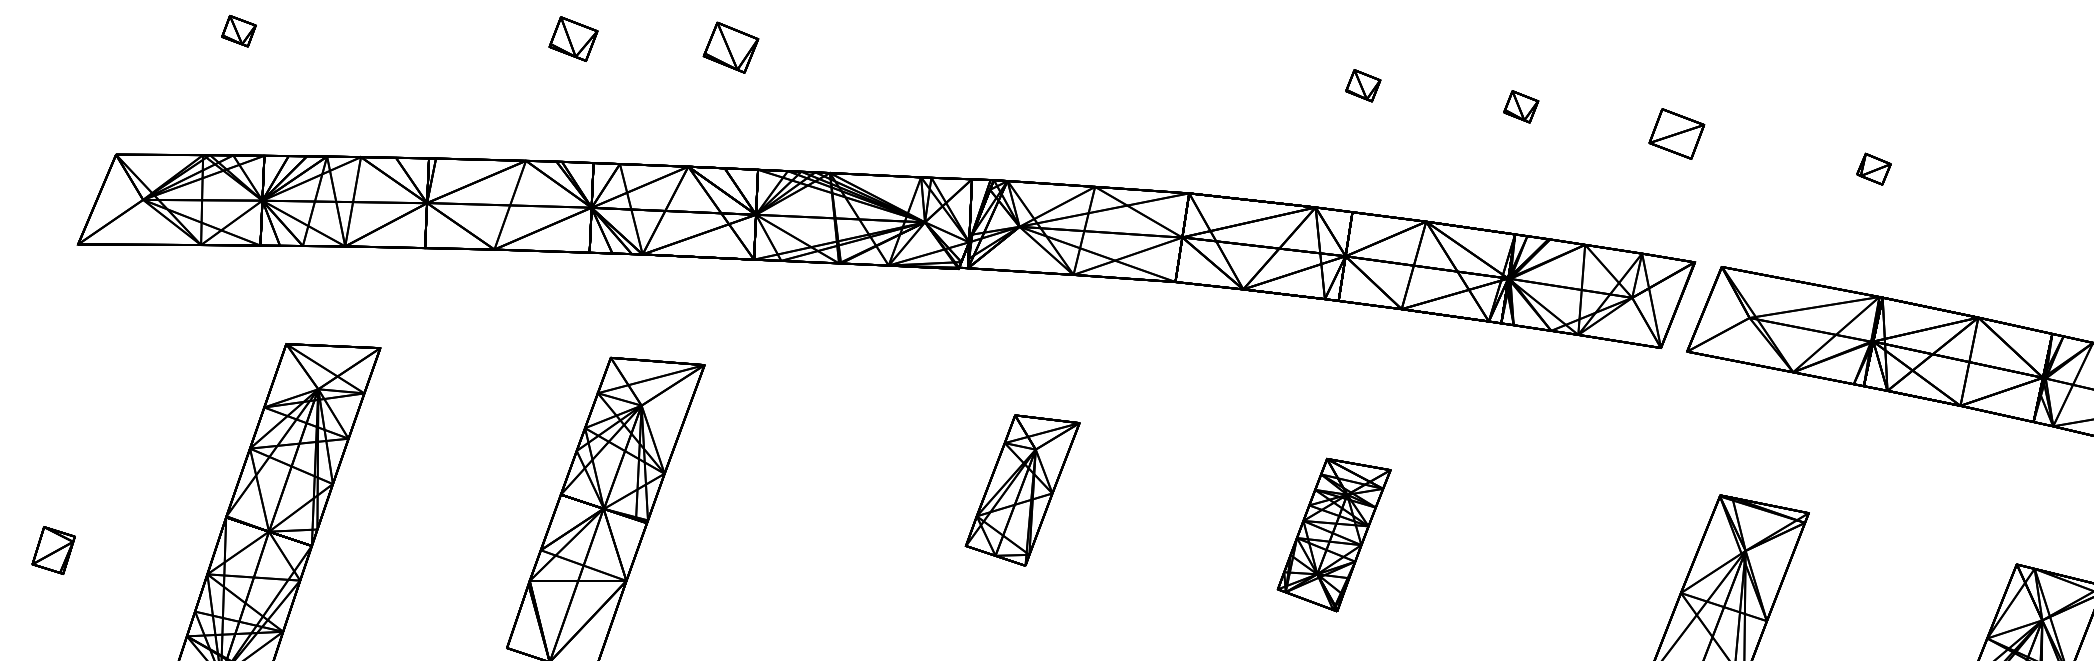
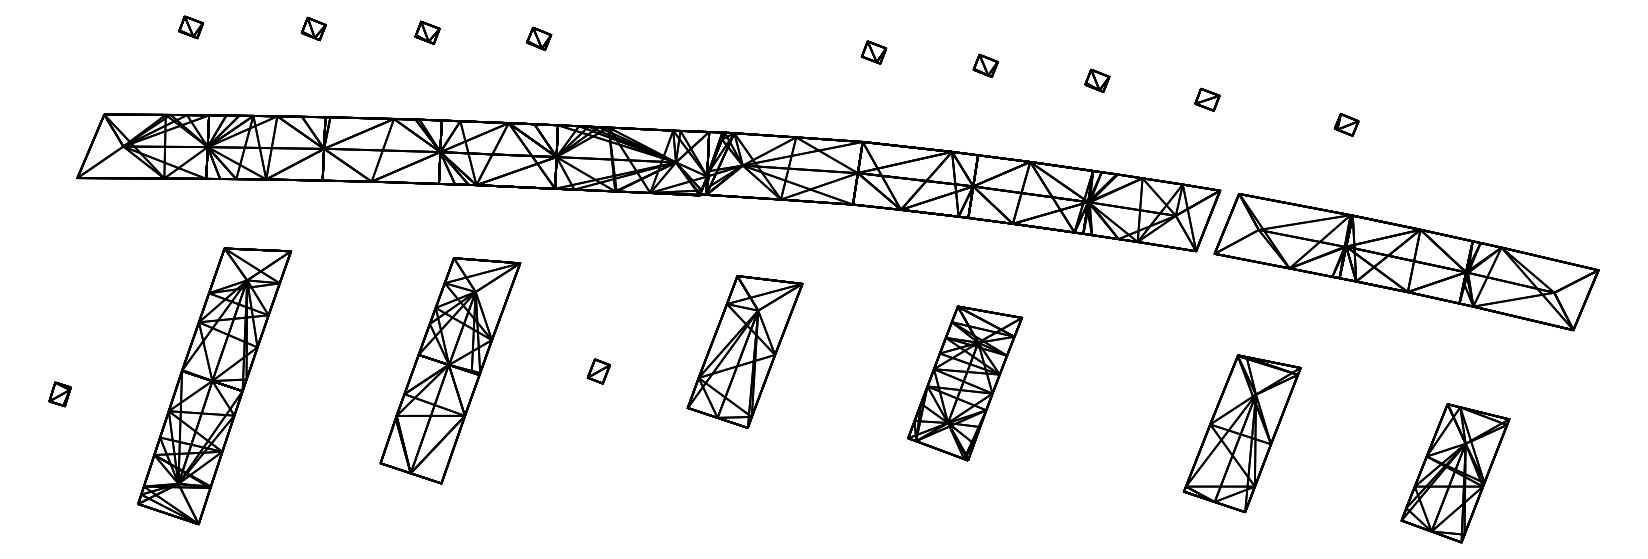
part: (412, 32) -> (313, 28), added
part: (573, 38) -> (427, 32), size x0.71
part: (731, 46) -> (539, 38), size x0.62
part: (1204, 66) -> (873, 52), added
part: (1677, 133) -> (1207, 99), size x0.62
part: (1021, 489) -> (744, 351), size x1.43
part: (815, 518) -> (598, 371), added
part: (1334, 535) -> (965, 383), size x1.43
part: (52, 550) -> (59, 394), size x0.71

